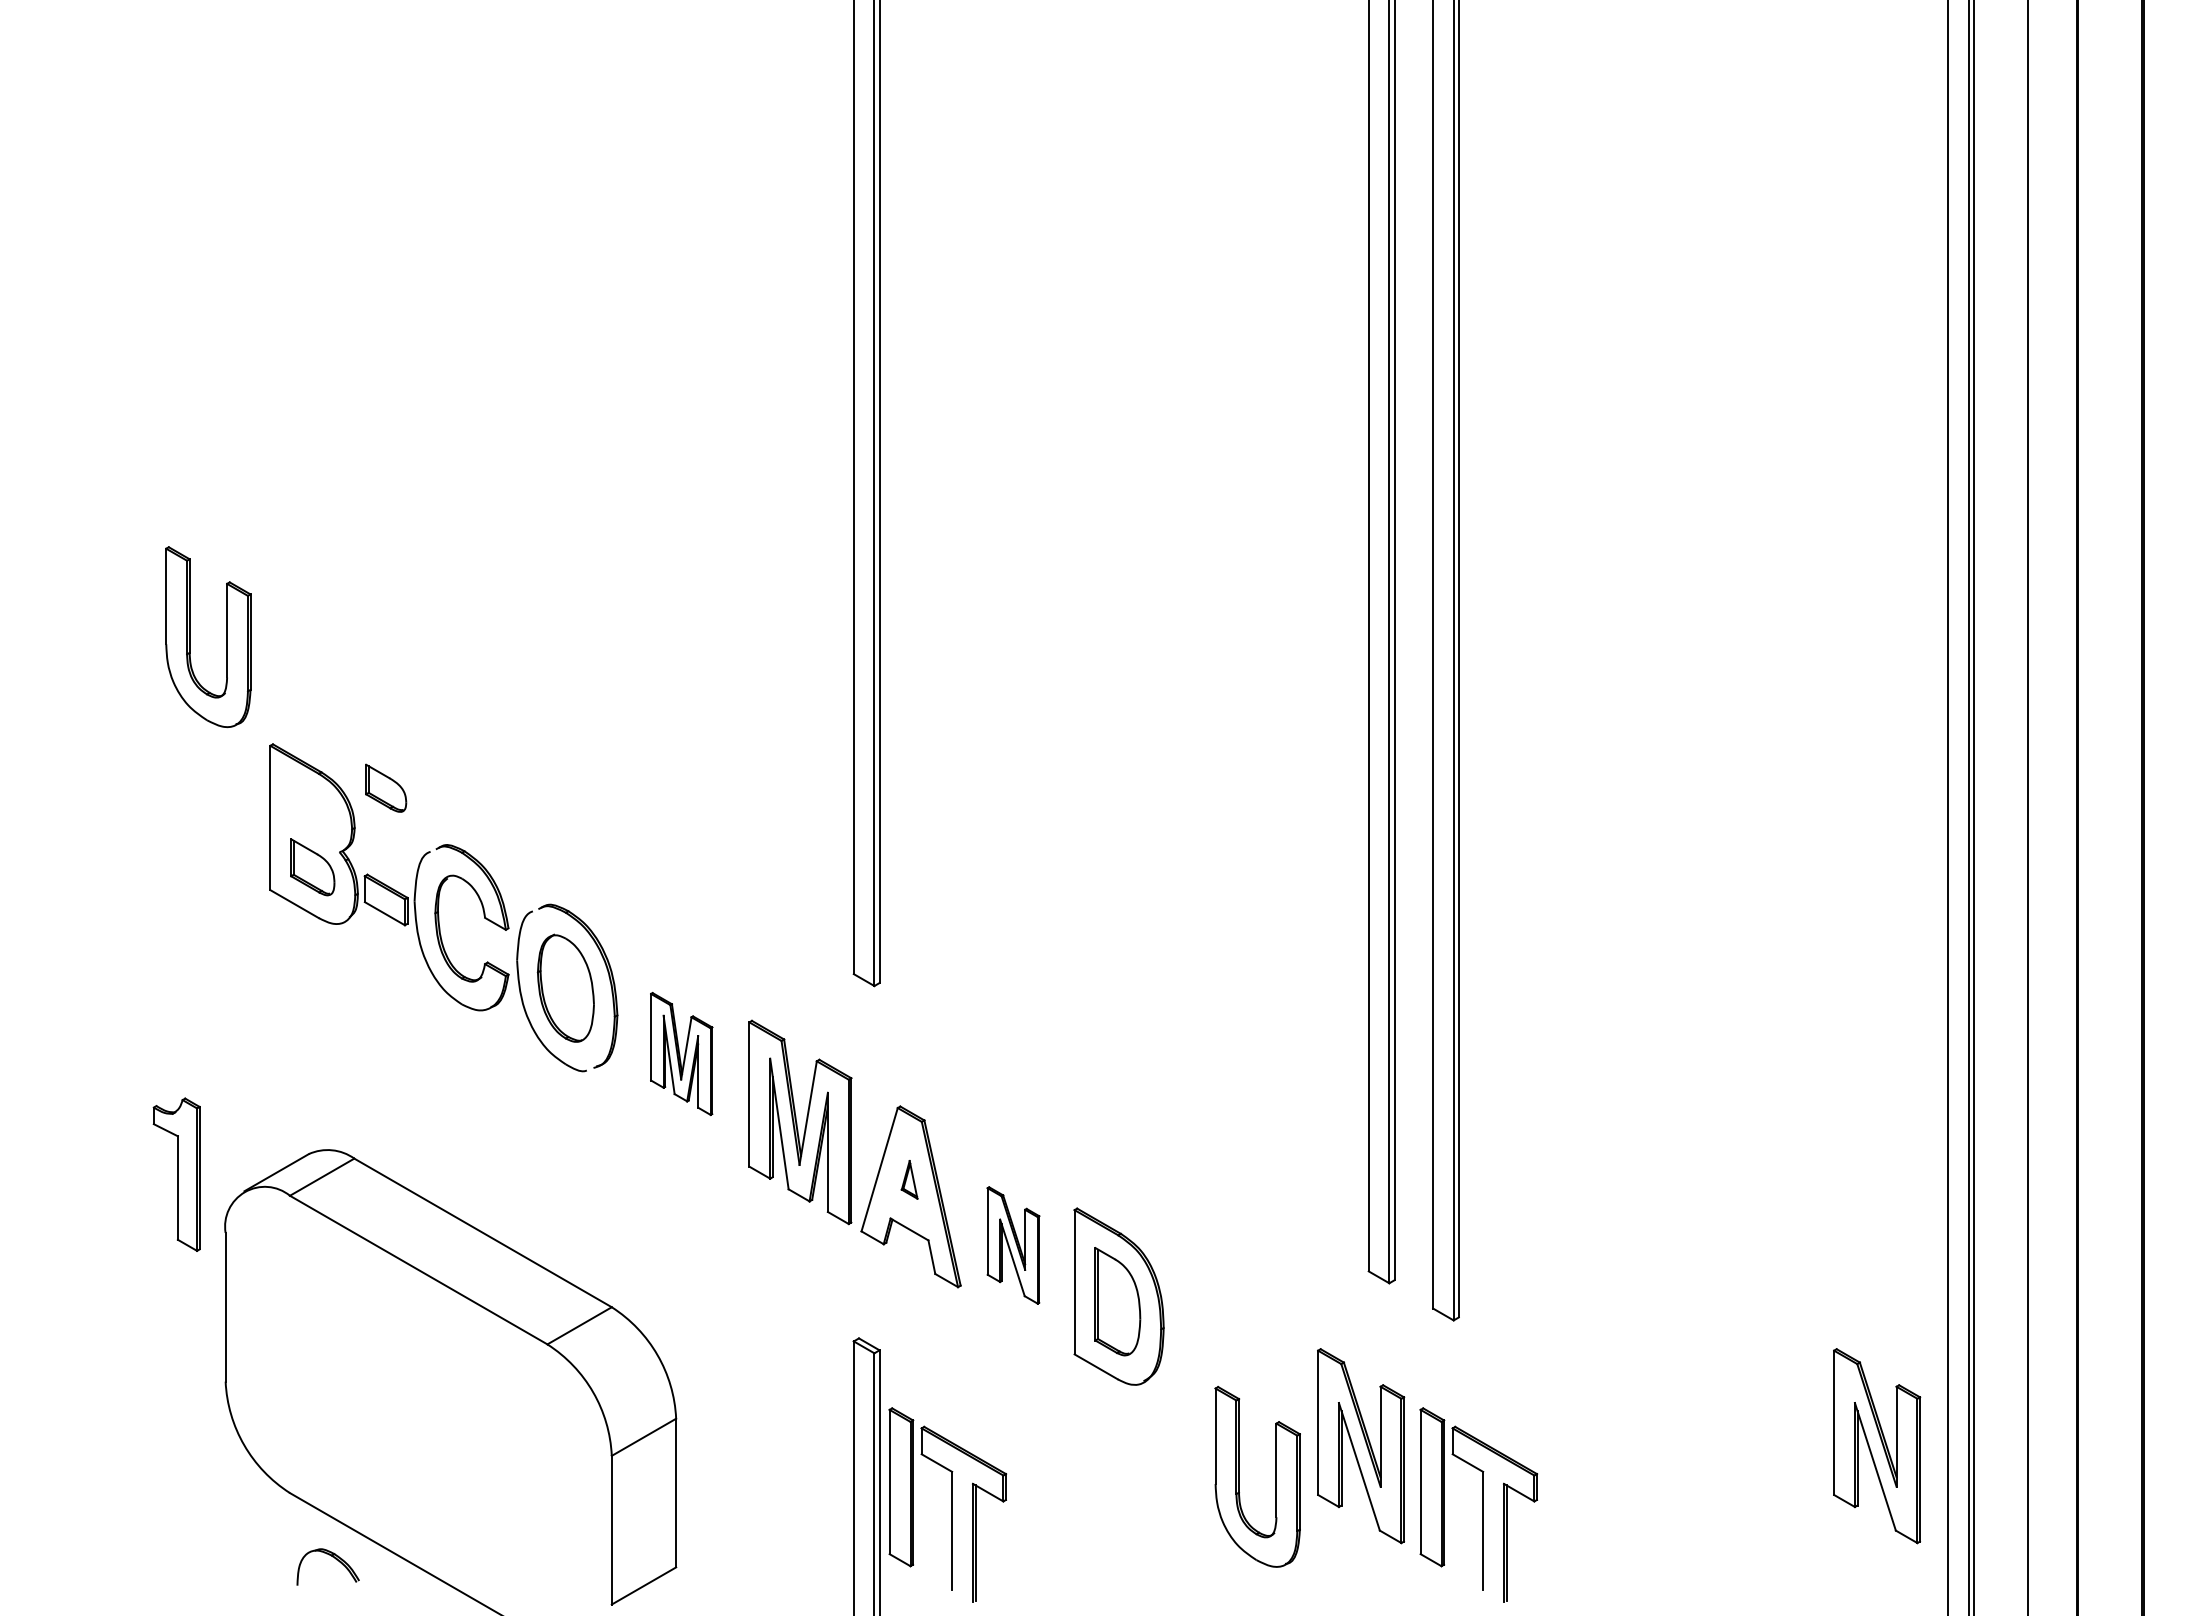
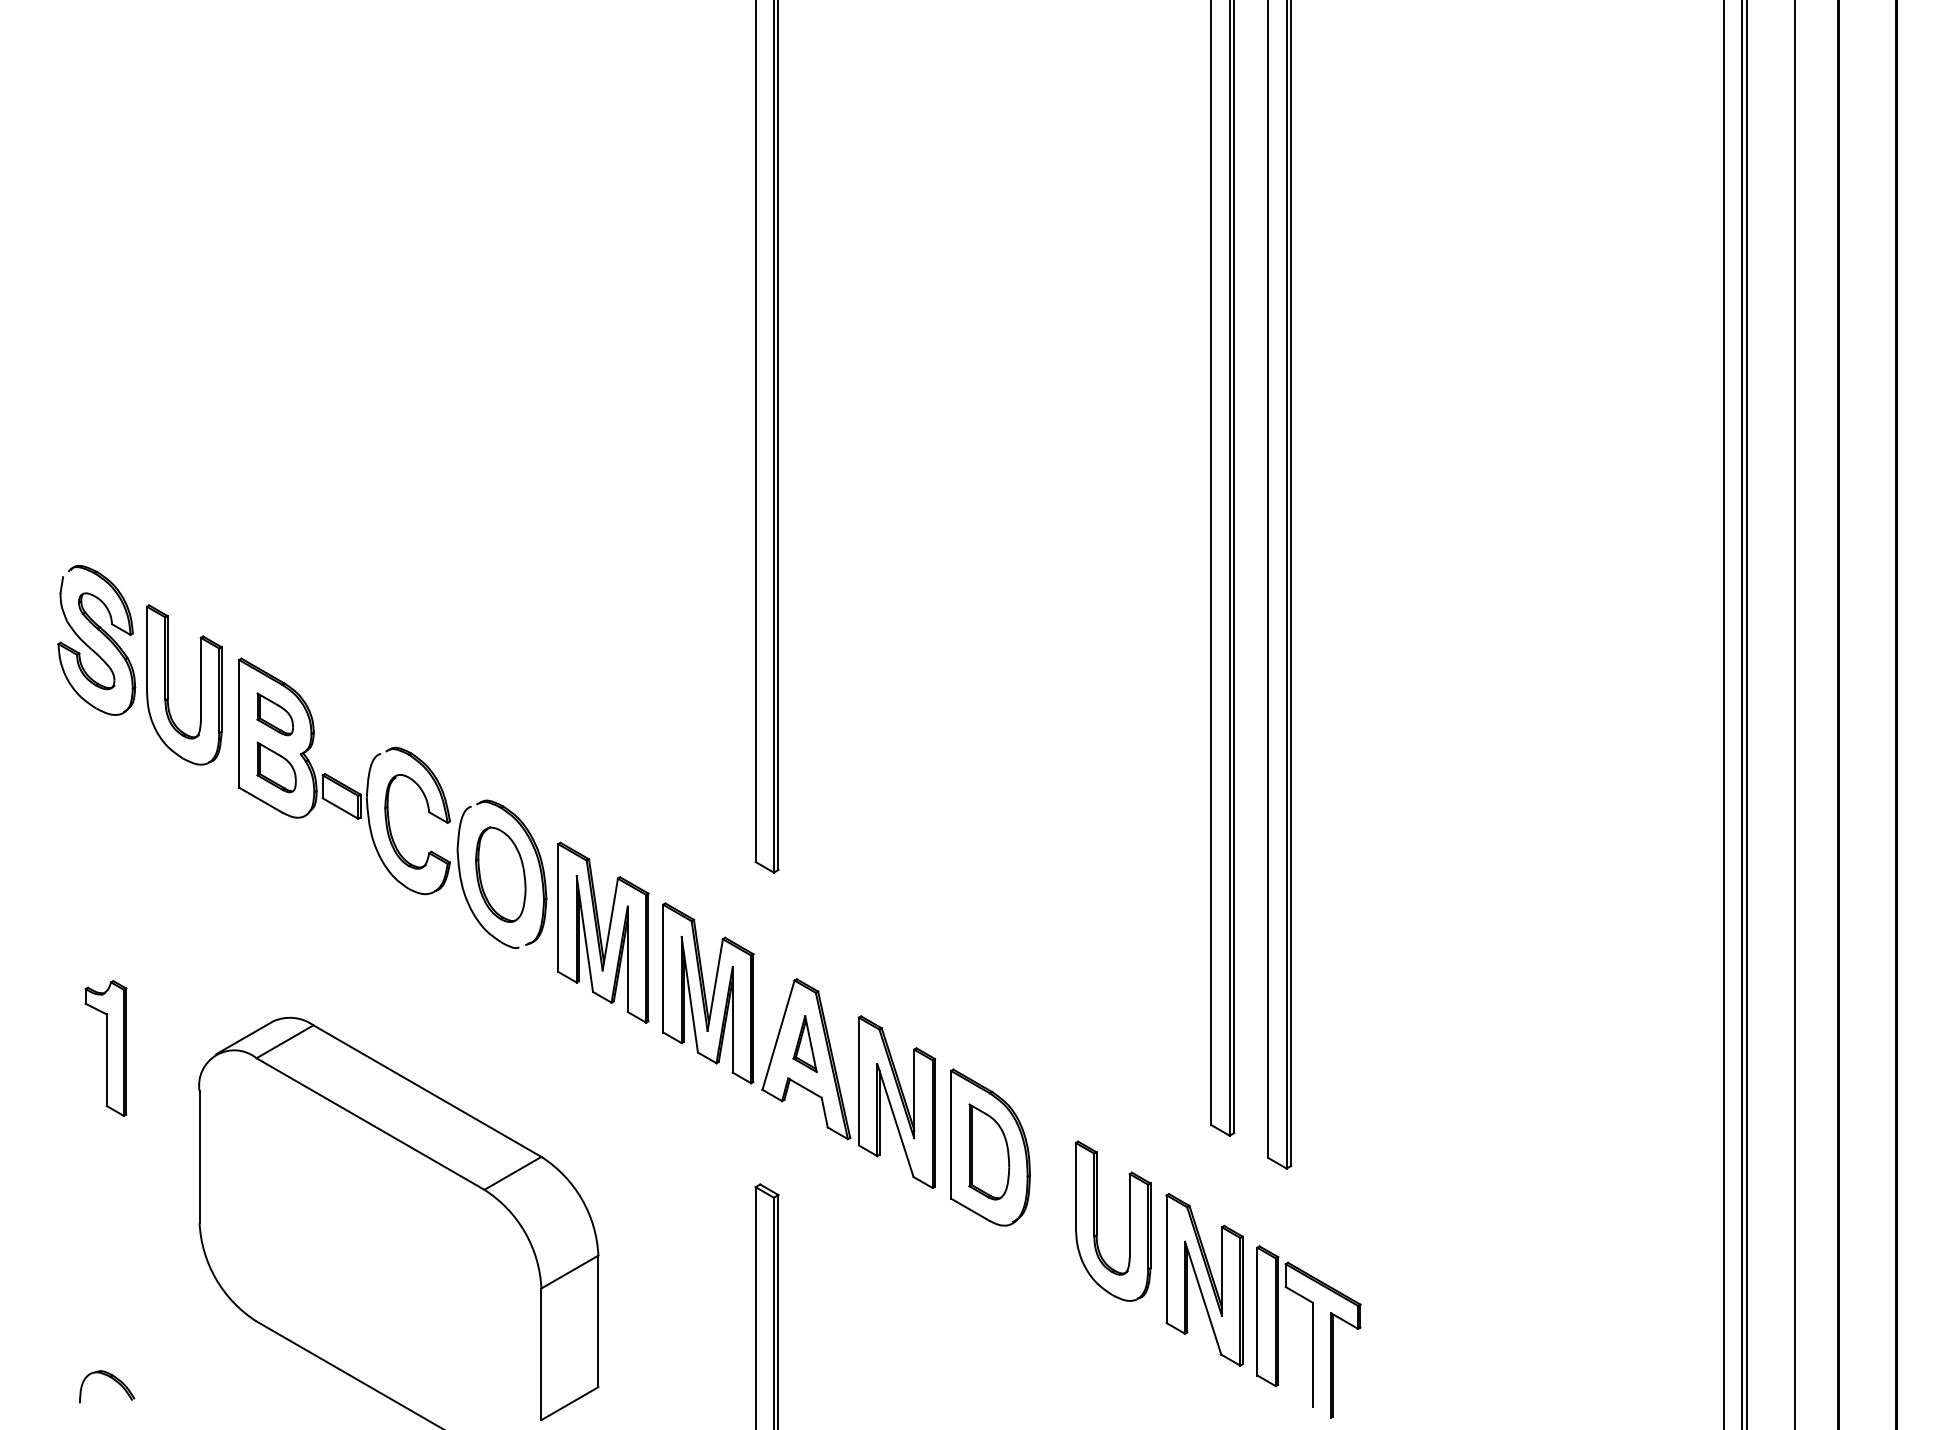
part: (190, 637) -> (168, 685), moved
part: (115, 716) -> (102, 634), added
part: (386, 787) -> (275, 713), moved
part: (681, 1053) -> (603, 932), size x1.67
part: (176, 1174) -> (105, 1048), moved
part: (909, 1179) -> (804, 1043), size x1.67
part: (1013, 1245) -> (897, 1102), size x1.67
part: (1877, 1446) -> (1661, 1280), removed
part: (1239, 1476) -> (1097, 1220), moved
part: (947, 1504) -> (838, 1331), removed
part: (332, 1557) -> (110, 1378), moved

